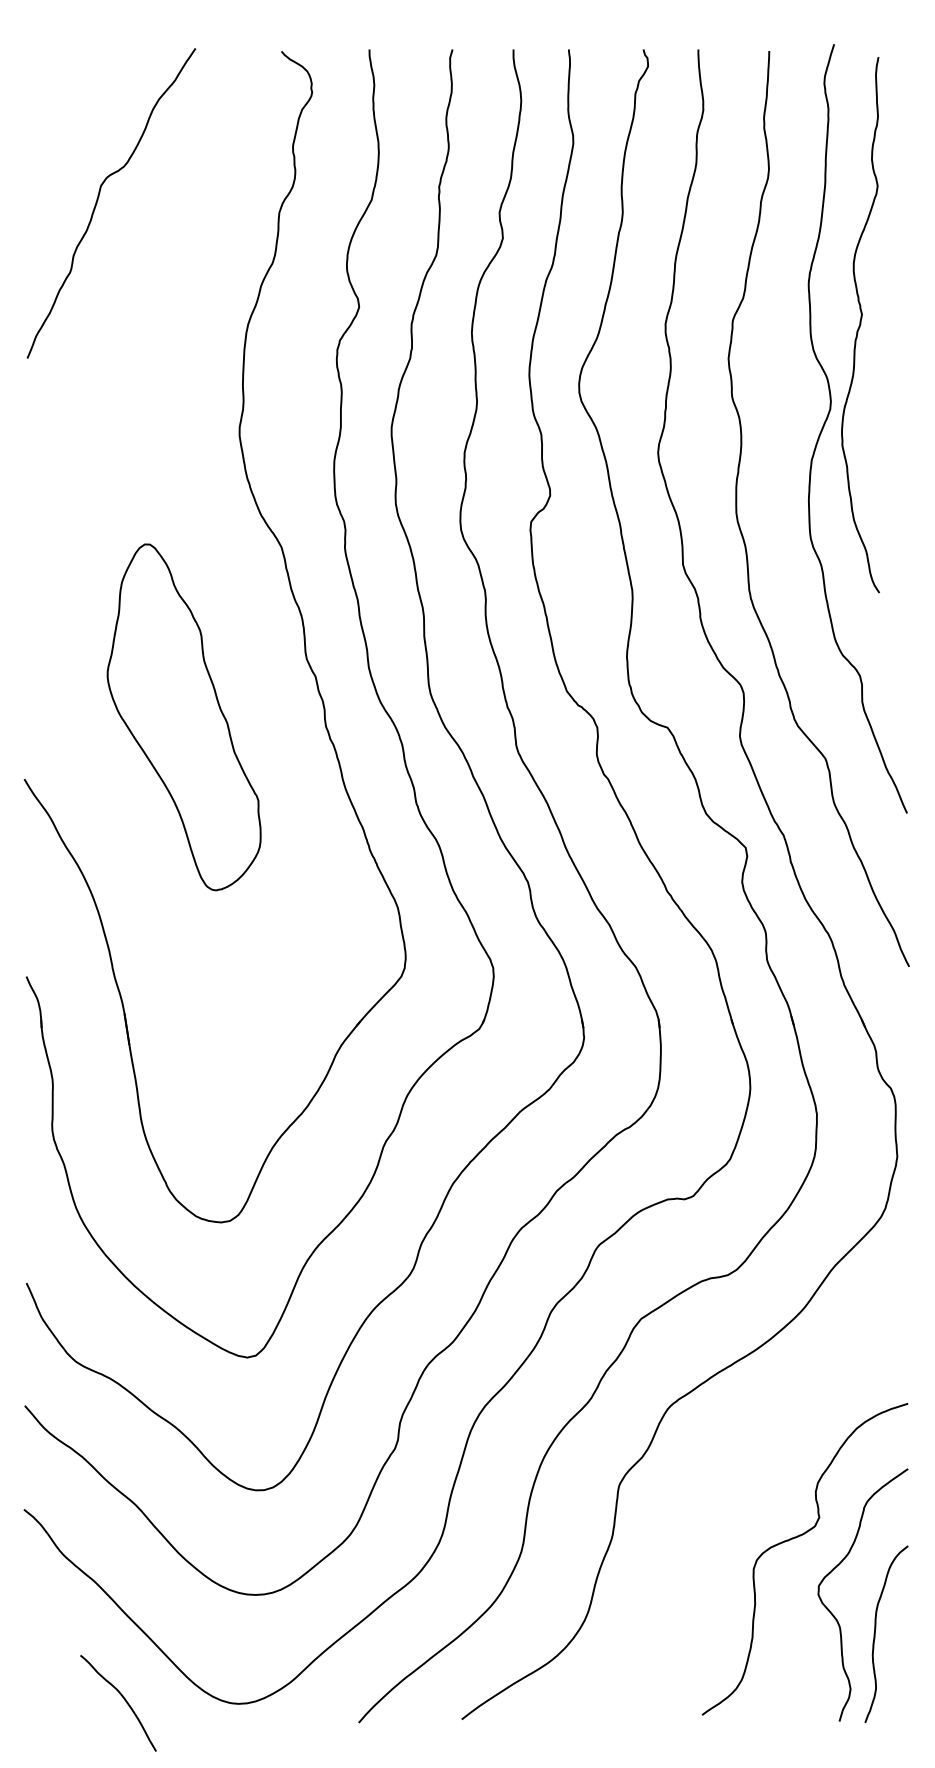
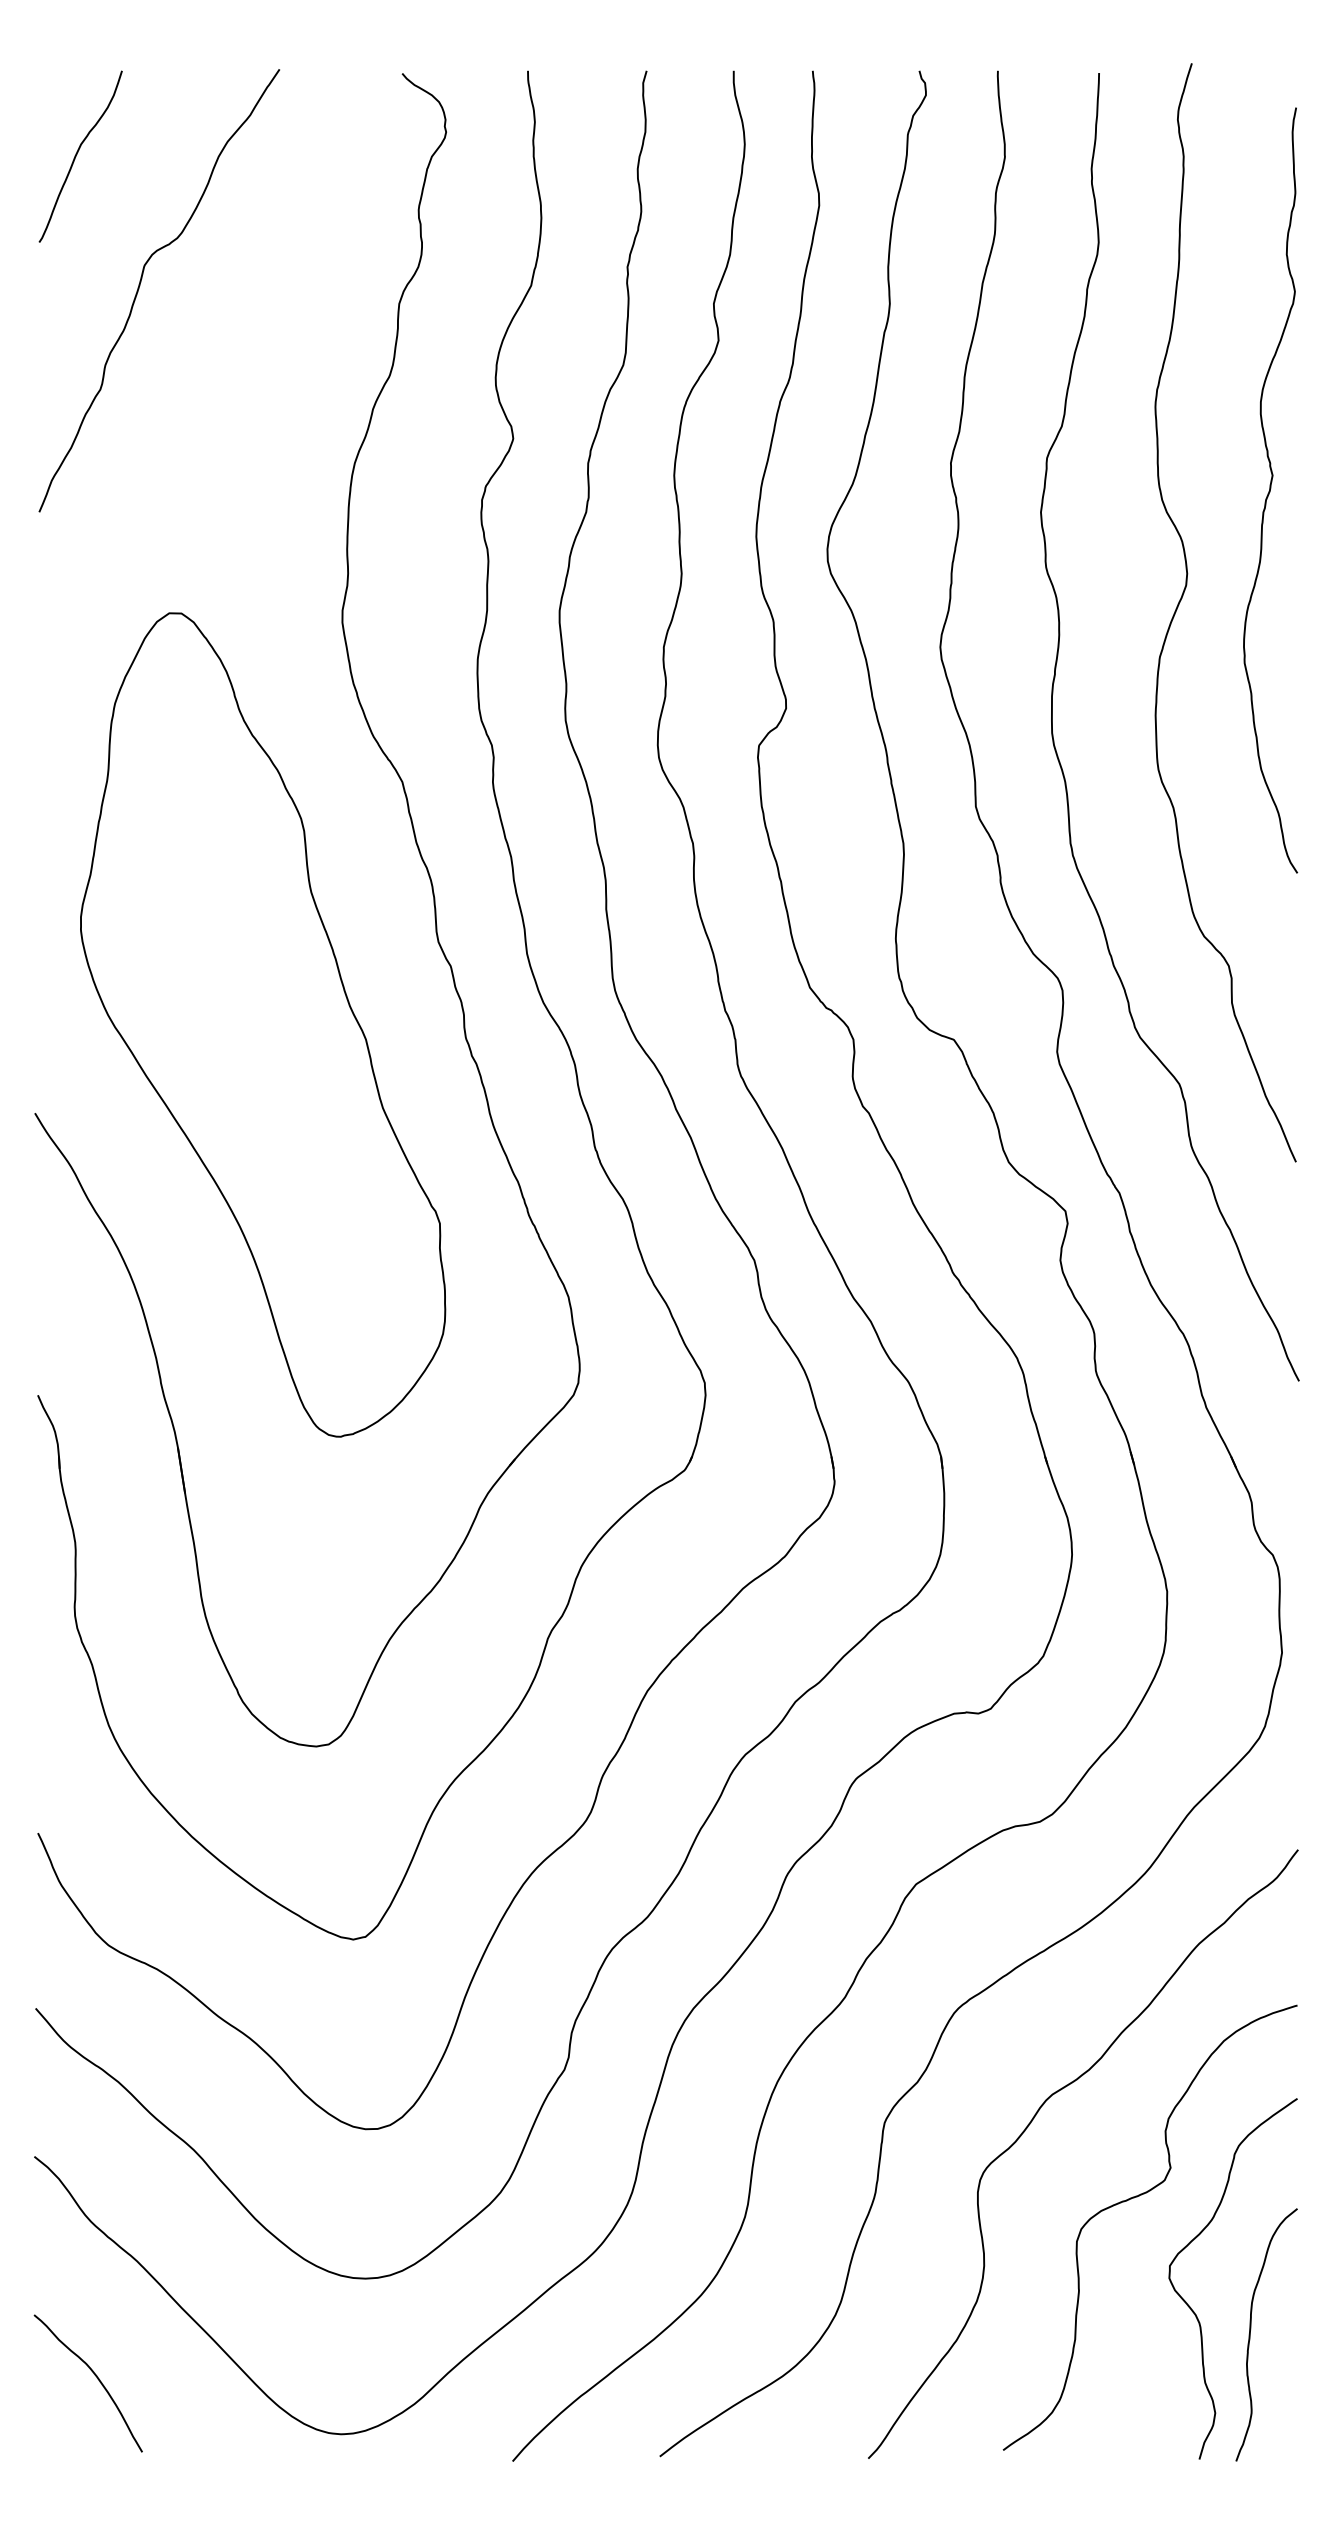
curve: (54, 108) -> (77, 154), added
curve: (860, 325) -> (1270, 490), moved
part: (184, 717) -> (263, 1024), size x1.67
curve: (722, 1484) -> (1032, 2121), added
curve: (122, 1697) -> (94, 2375), moved

